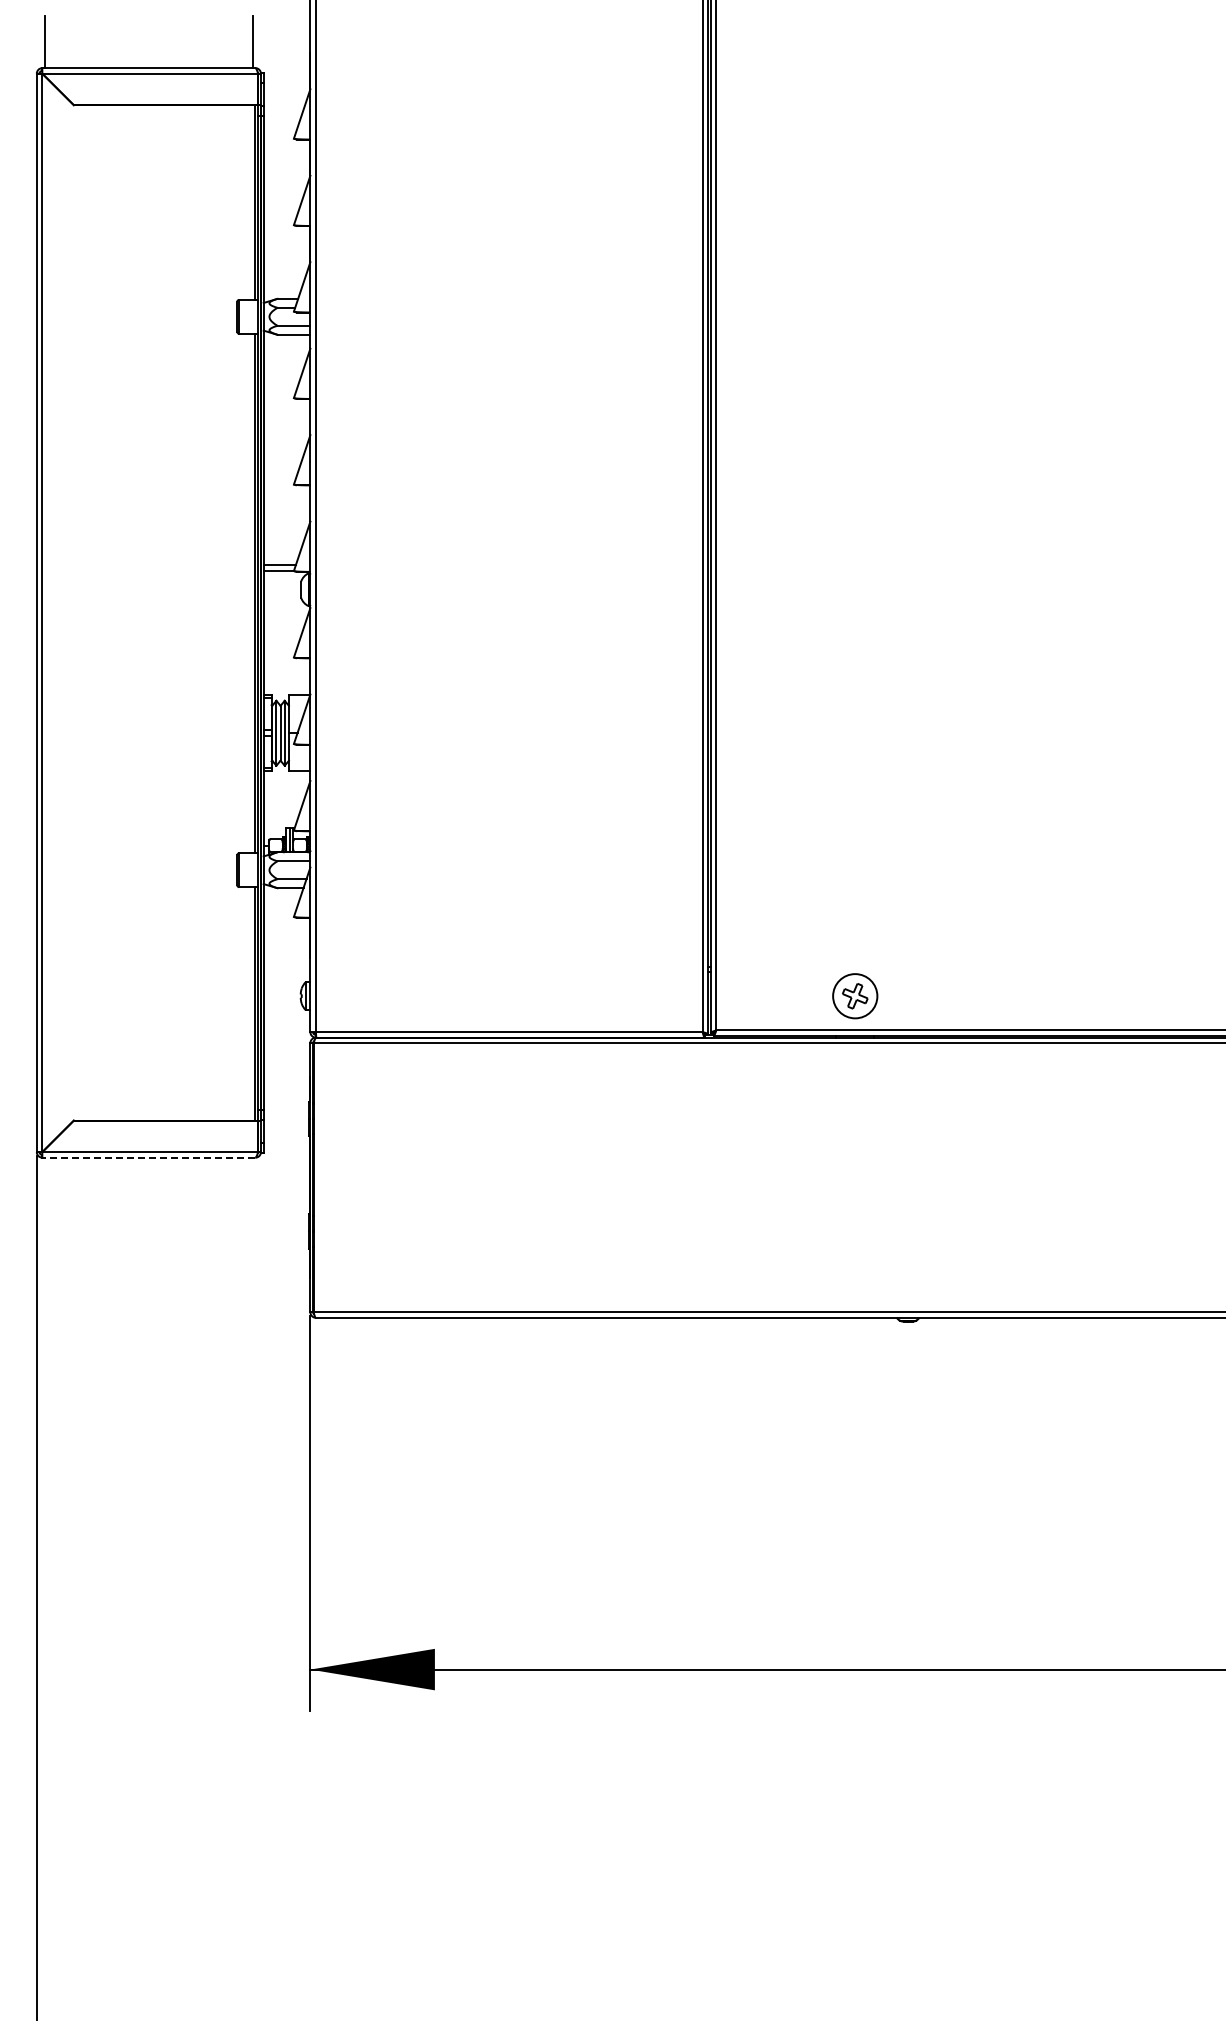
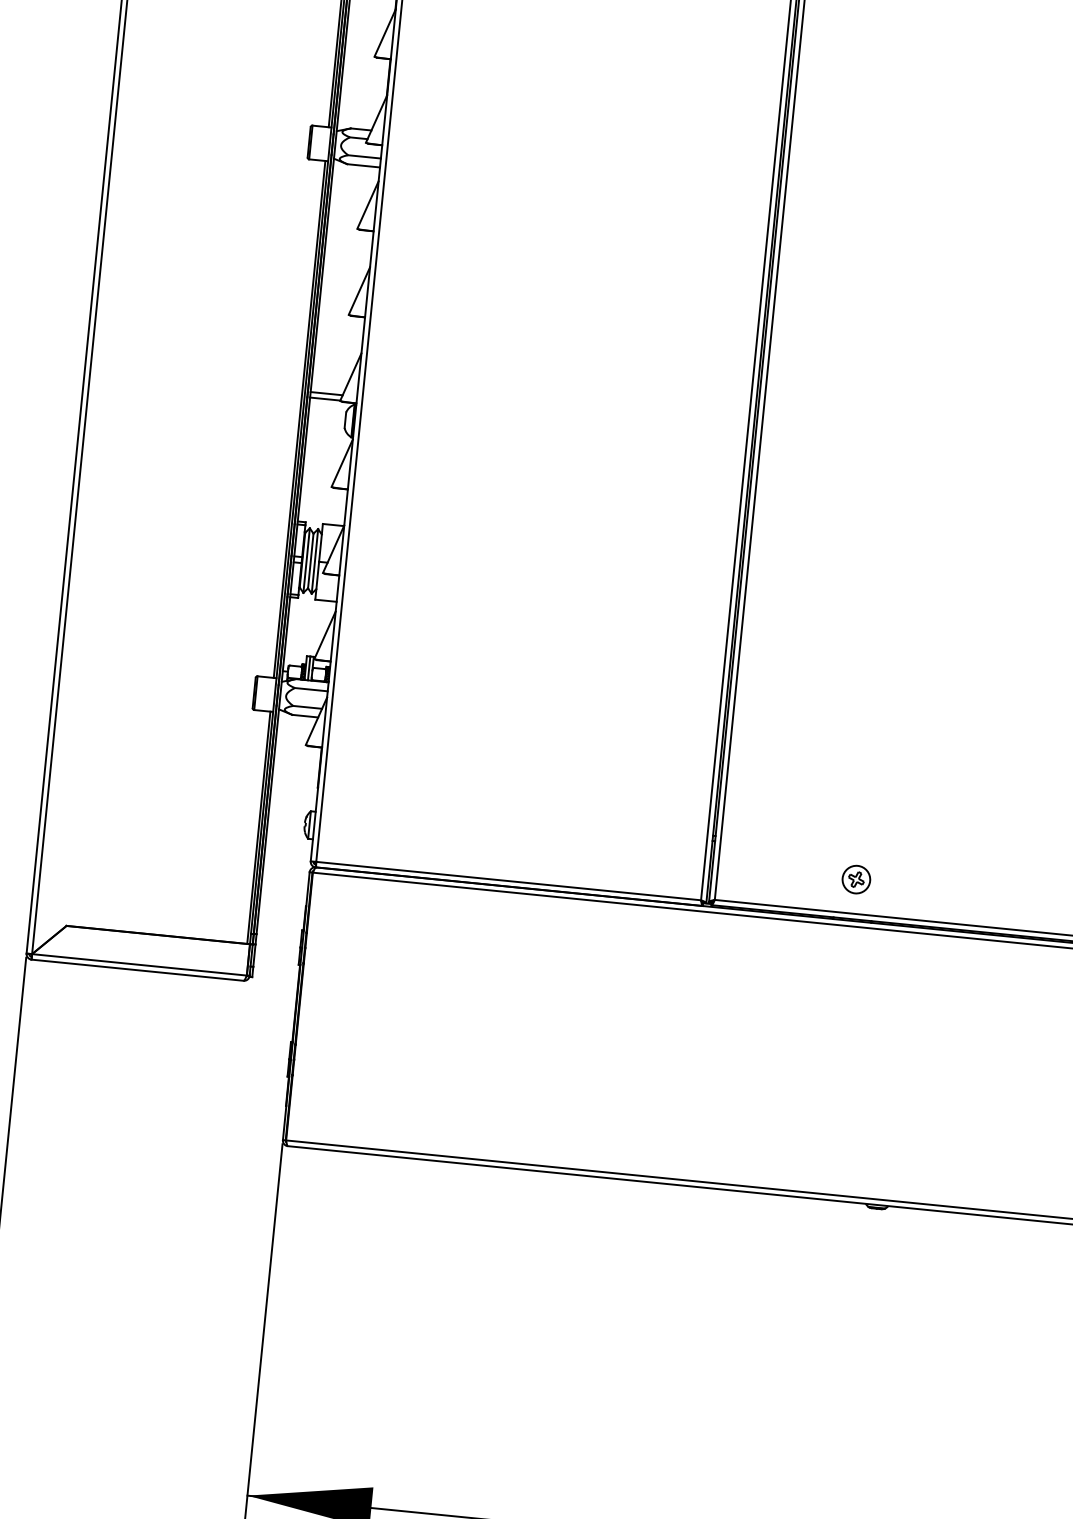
part: (854, 995) -> (855, 878), size x0.62
line: (148, 1157) -> (137, 970), dashed -> solid

